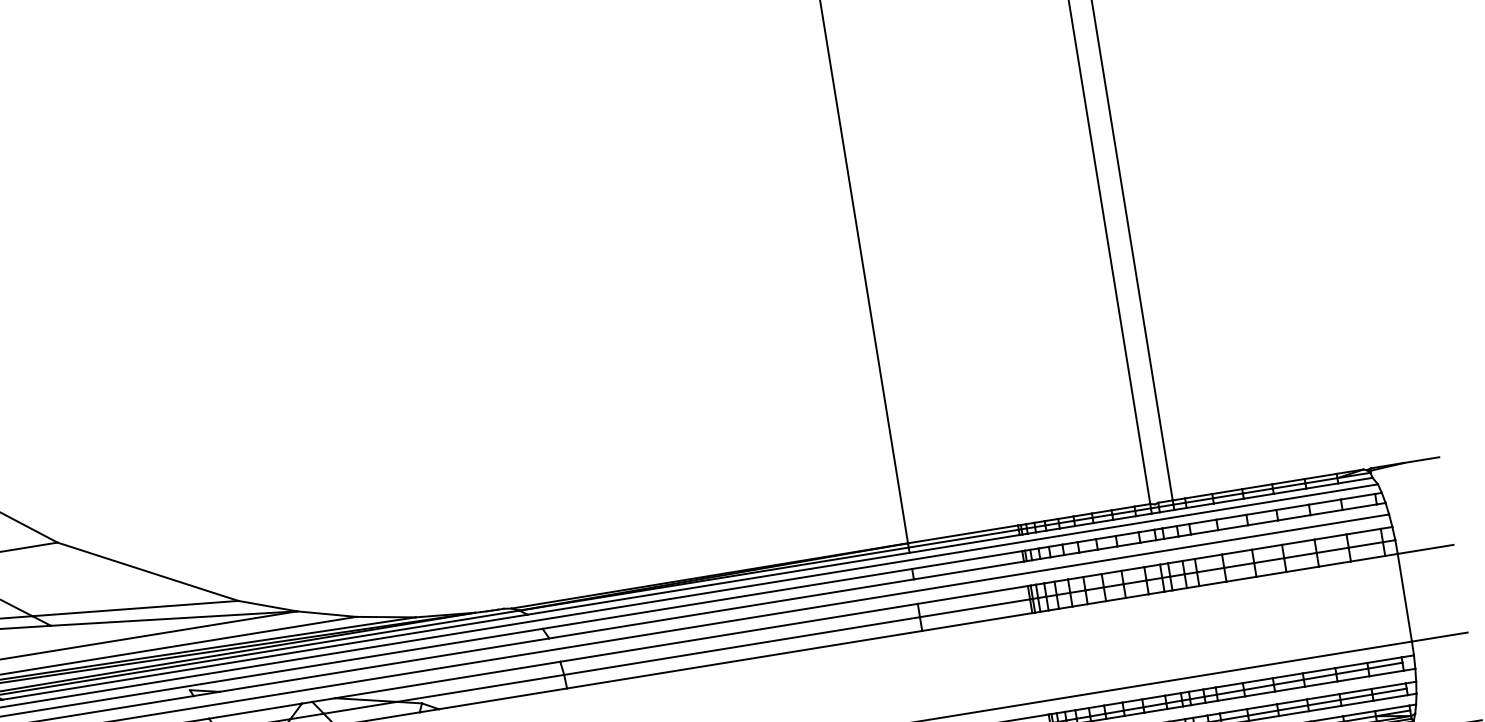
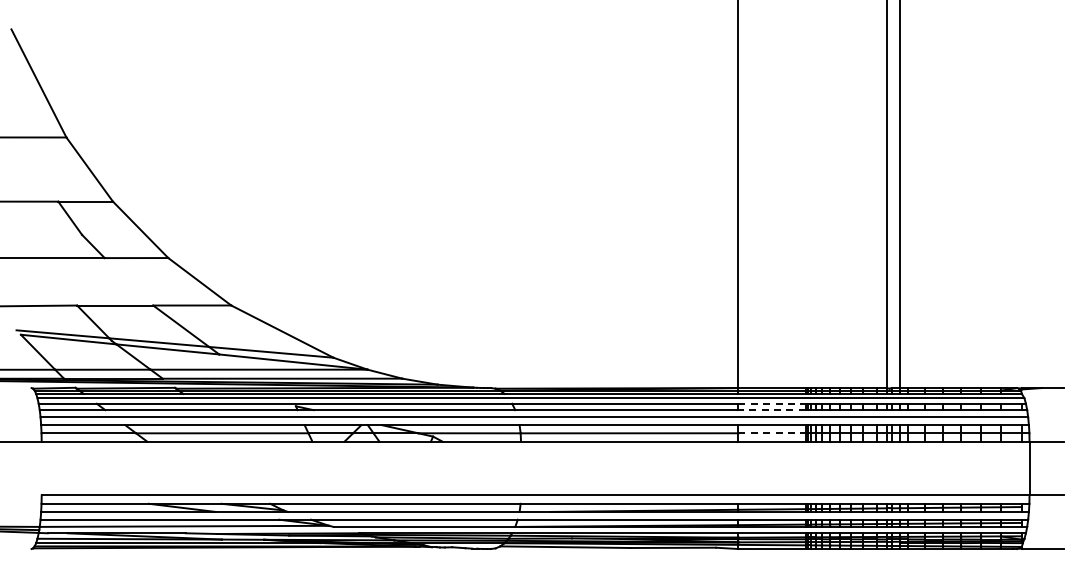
line: (967, 559) -> (772, 403), solid -> dashed
line: (969, 570) -> (772, 410), solid -> dashed
line: (975, 608) -> (772, 433), solid -> dashed

